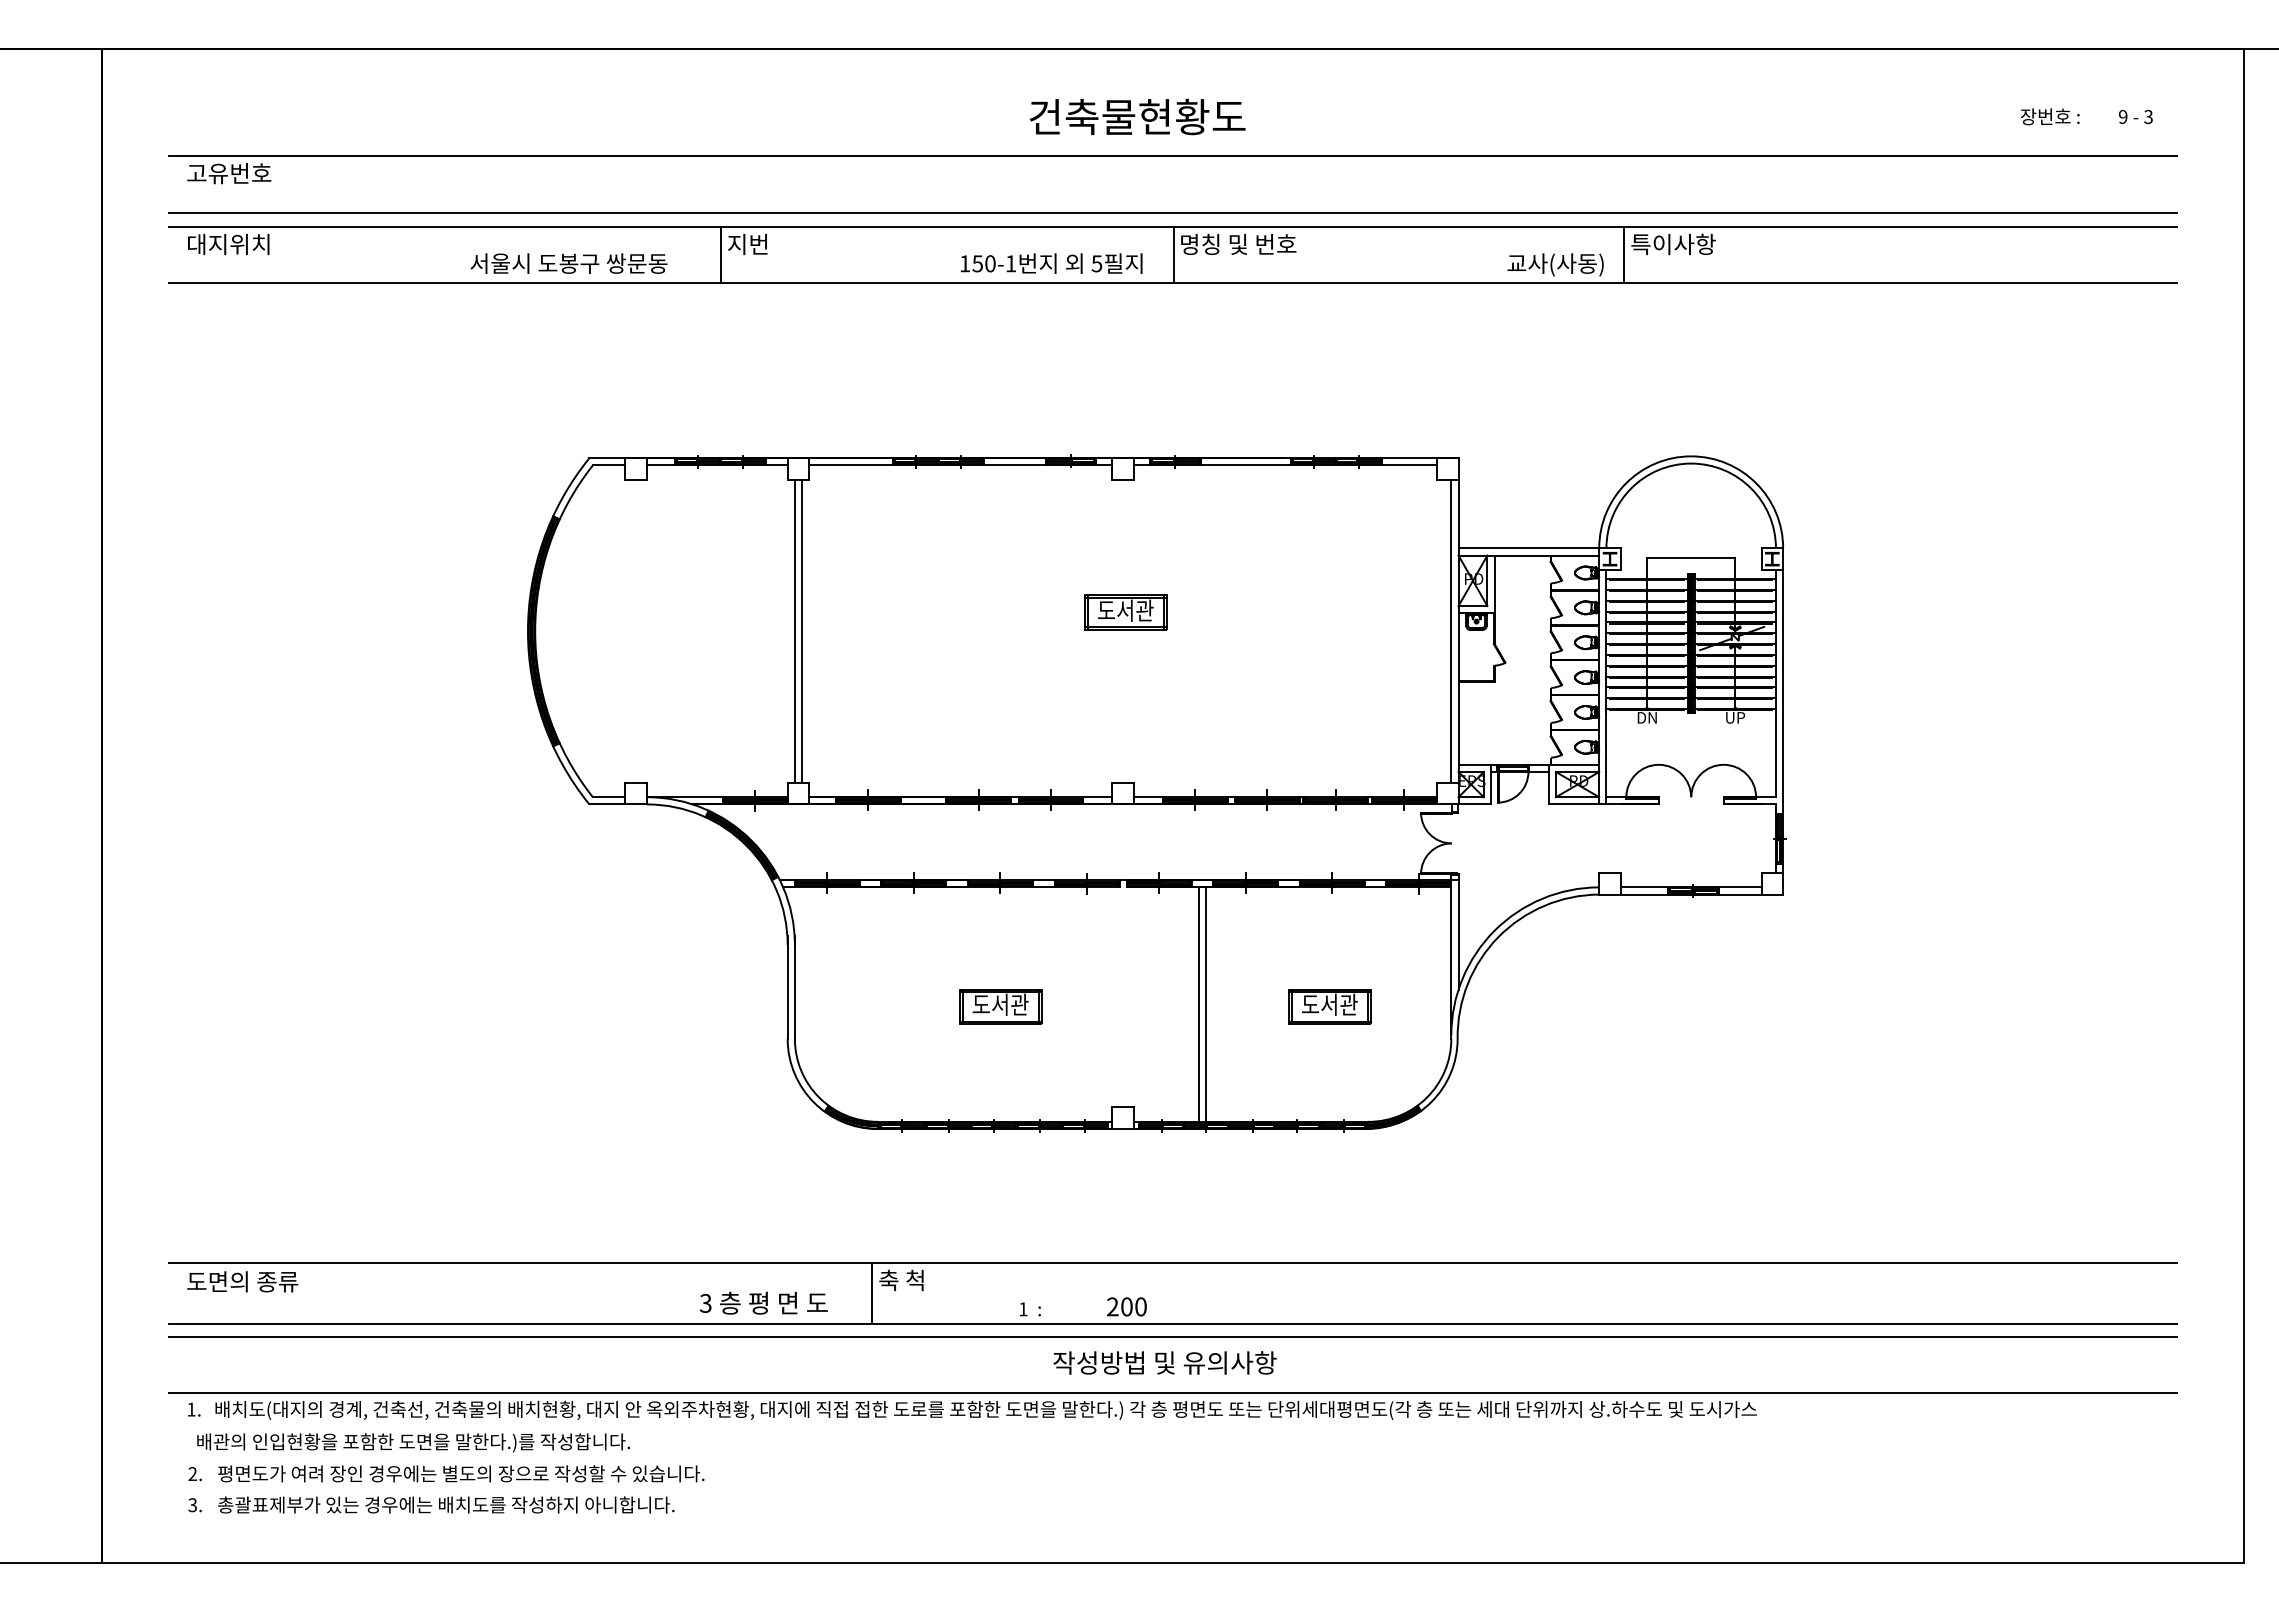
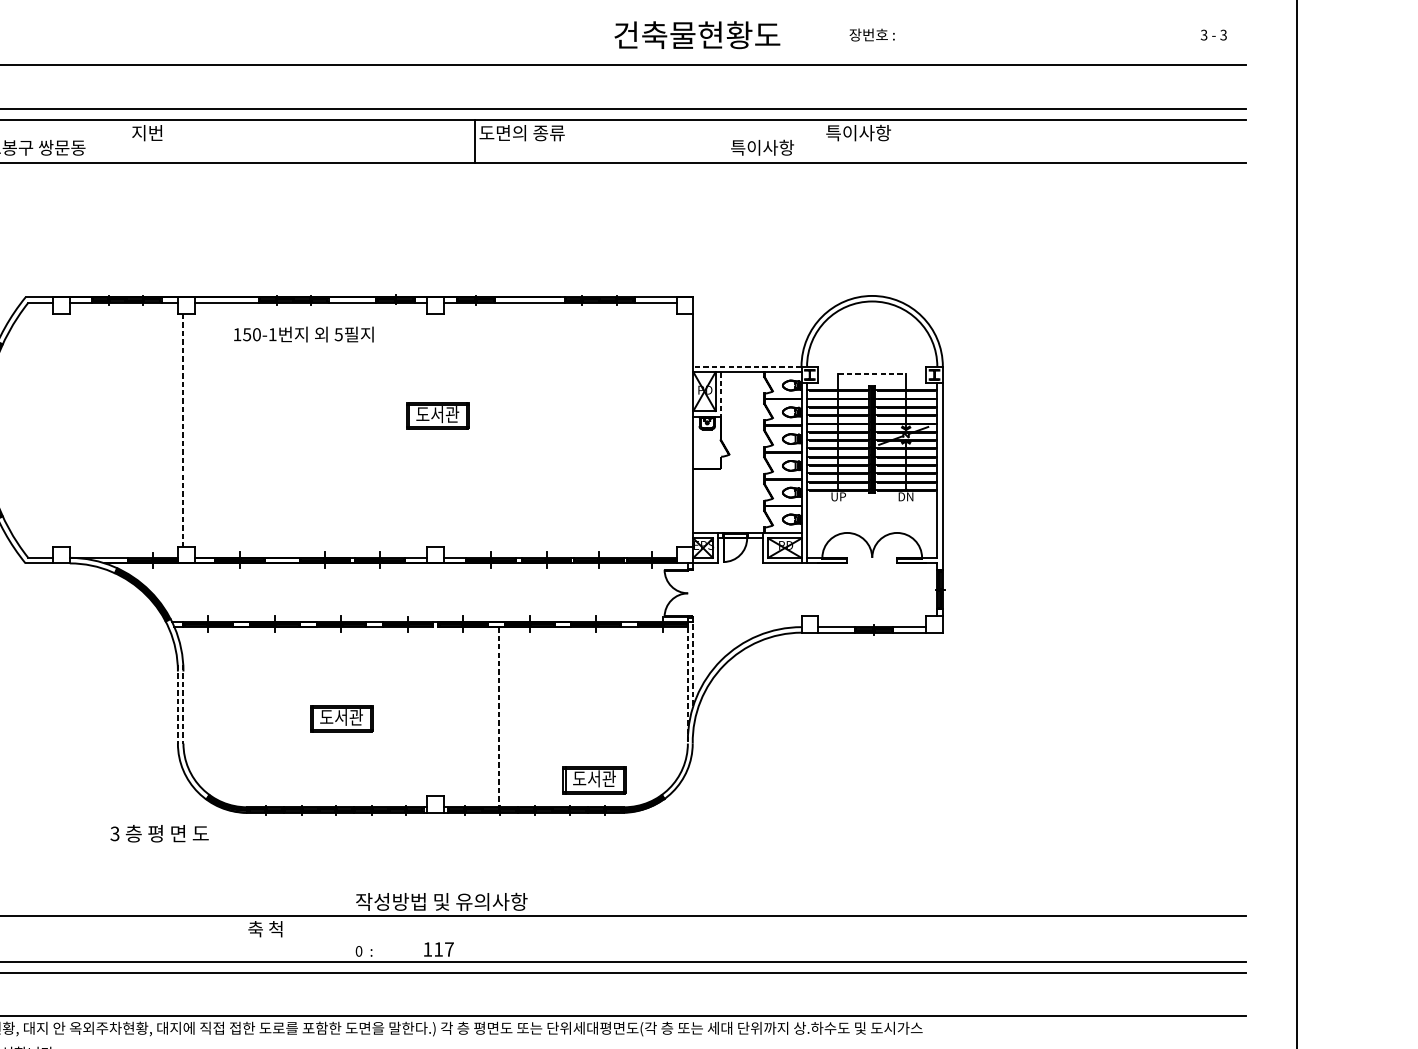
text: (1137, 116) -> (697, 34), moved
text: (2049, 116) -> (871, 34), moved
text: (2122, 116) -> (1203, 34), 9 -> 3
text: (1238, 244) -> (524, 133), 명칭 및 번호 -> 도면의 종류
line: (720, 254) -> (126, 140), removed
line: (1624, 254) -> (820, 140), removed
text: (1051, 263) -> (303, 334), moved
text: (1555, 264) -> (767, 148), 교사(사동) -> 특이사항
line: (1528, 548) -> (747, 366), solid -> dashed
line: (1691, 557) -> (872, 373), solid -> dashed
line: (1494, 584) -> (721, 394), solid -> dashed
line: (802, 630) -> (189, 429), removed
line: (1451, 630) -> (688, 429), removed
line: (794, 631) -> (183, 430), solid -> dashed
text: (1647, 717) -> (838, 496), DN -> UP
text: (1735, 717) -> (906, 496), UP -> DN
line: (1458, 934) -> (693, 663), solid -> dashed
line: (1451, 963) -> (688, 685), solid -> dashed
line: (787, 988) -> (177, 704), solid -> dashed
line: (794, 988) -> (183, 704), solid -> dashed
line: (1198, 1004) -> (493, 717), removed
line: (1205, 1005) -> (498, 717), solid -> dashed
part: (1329, 1006) -> (594, 780), moved
line: (872, 1292) -> (243, 938), removed
text: (763, 1302) -> (159, 833), moved
text: (1126, 1306) -> (438, 949), 200 -> 117
text: (1023, 1309) -> (359, 951), 1 -> 0
text: (1164, 1362) -> (441, 901), moved

